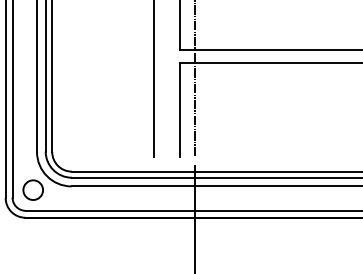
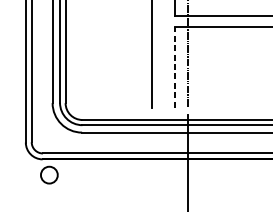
line: (179, 109) -> (174, 66), solid -> dashed
circle: (32, 189) -> (48, 174), moved

